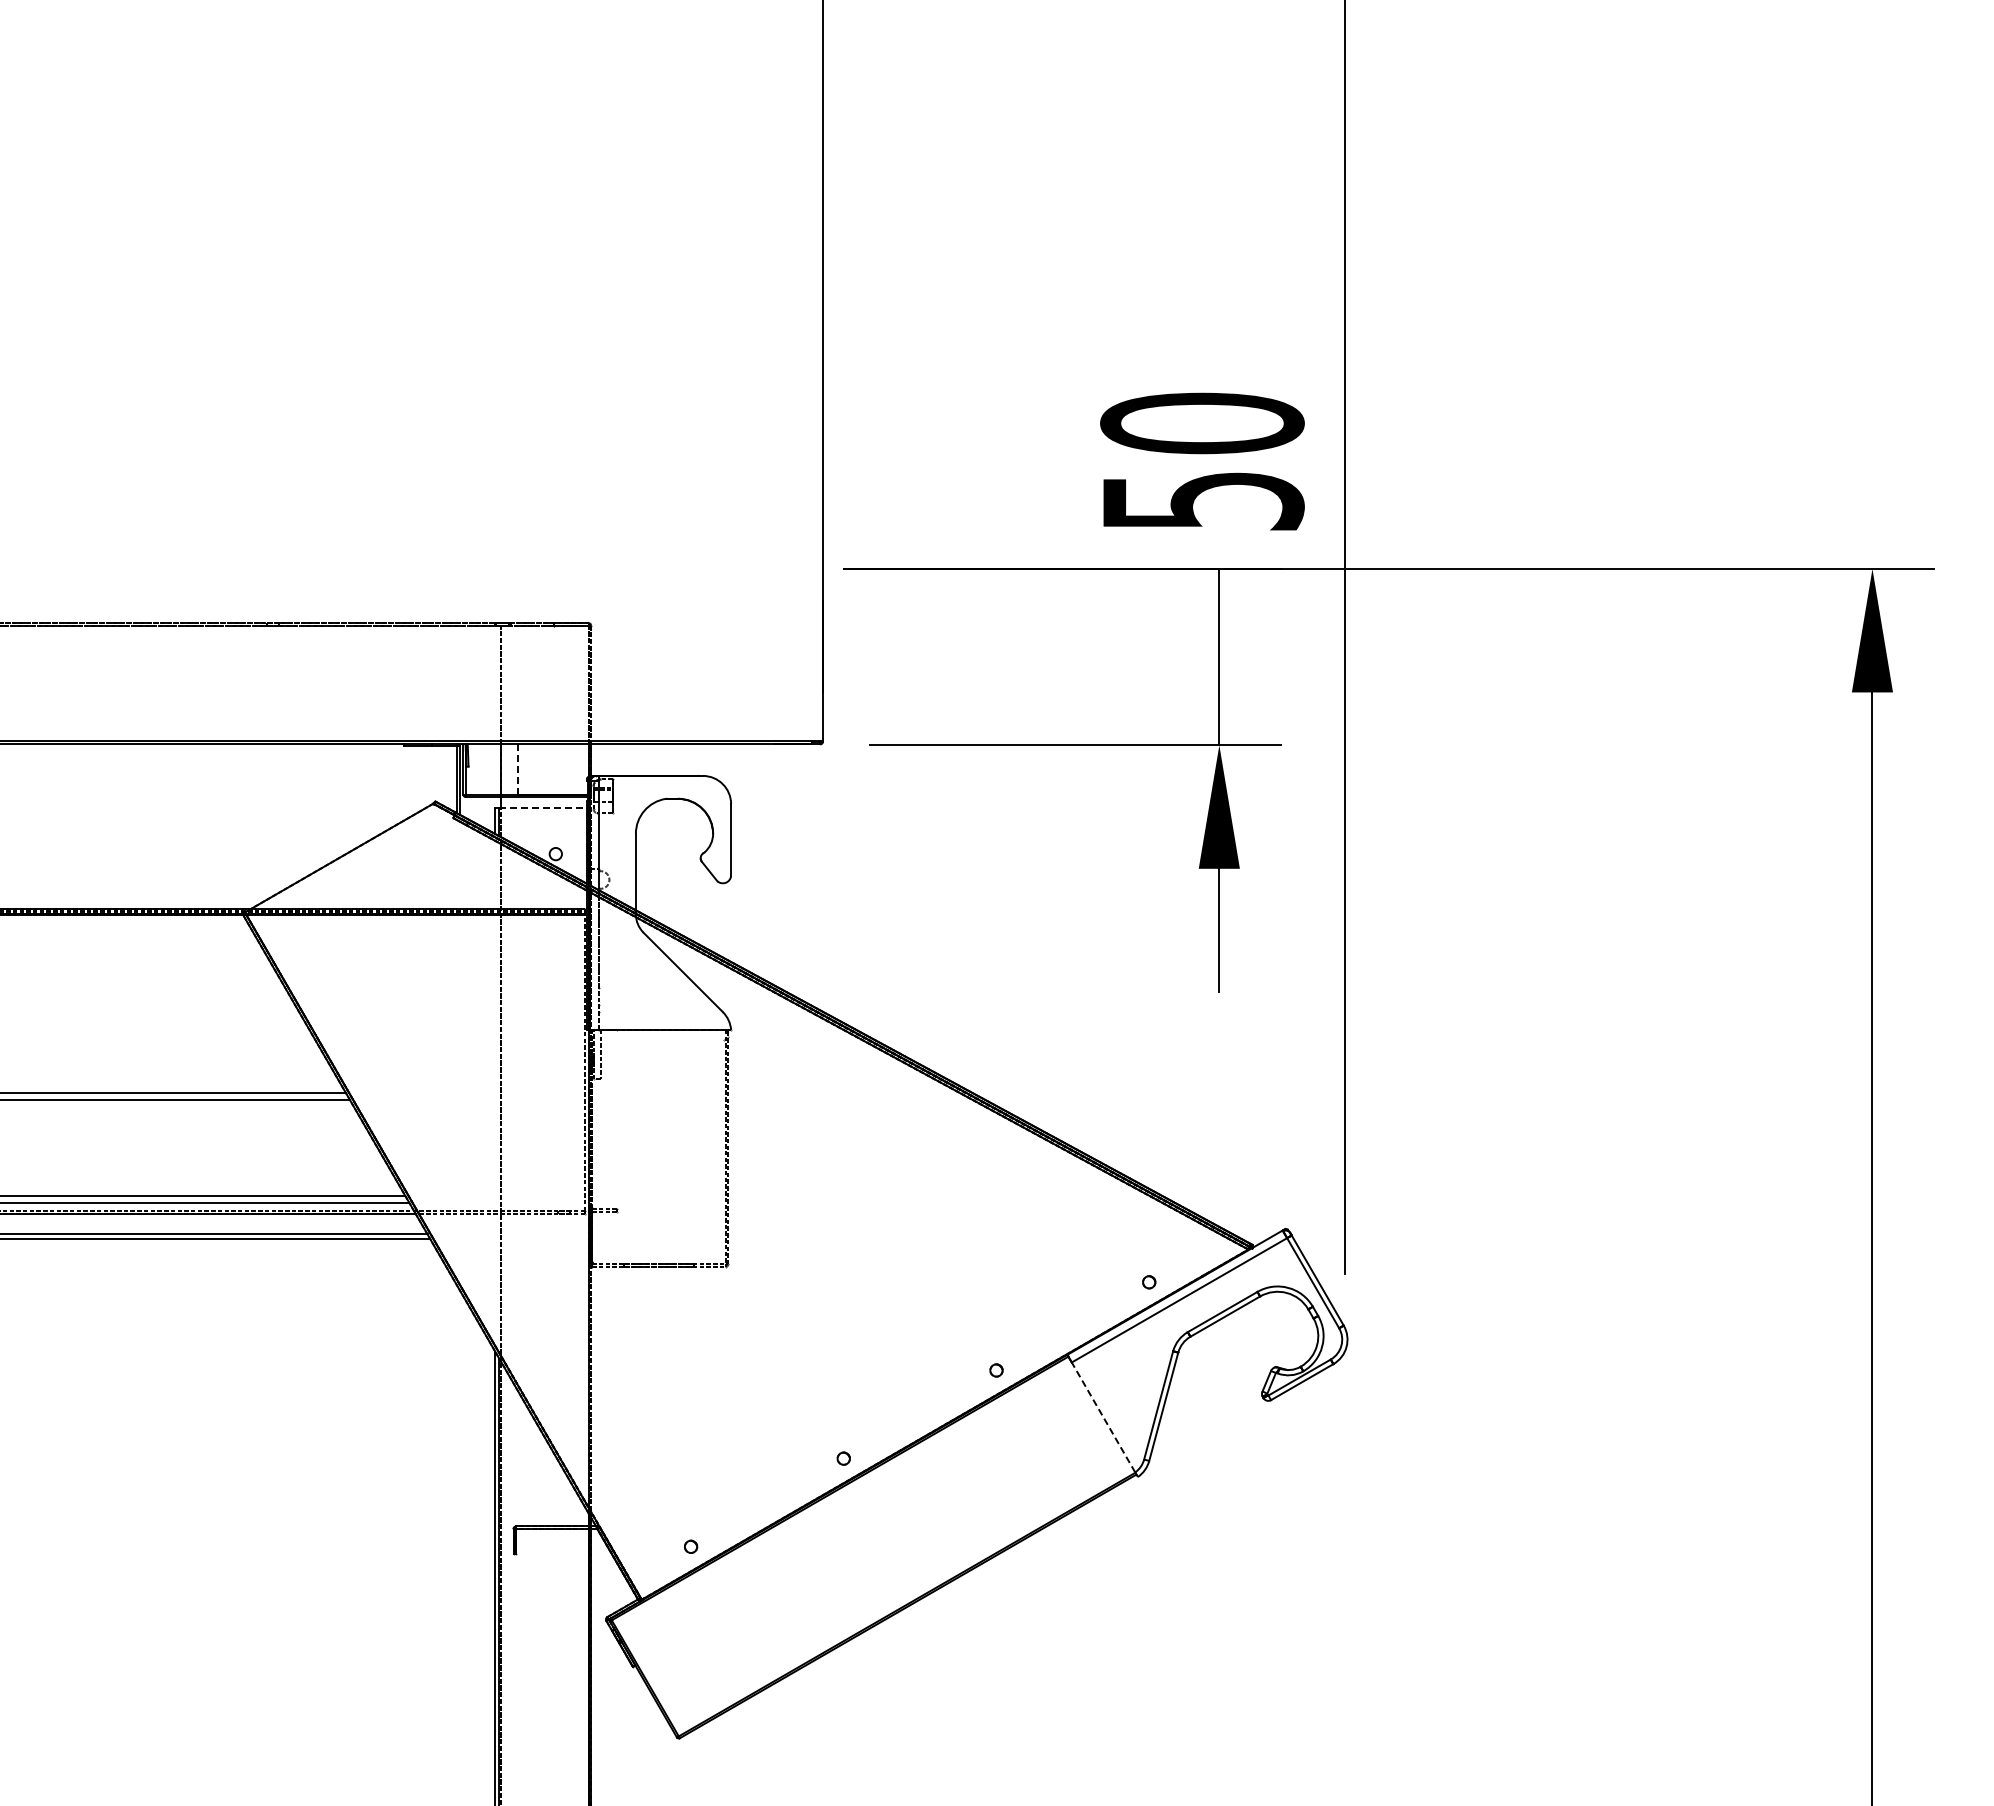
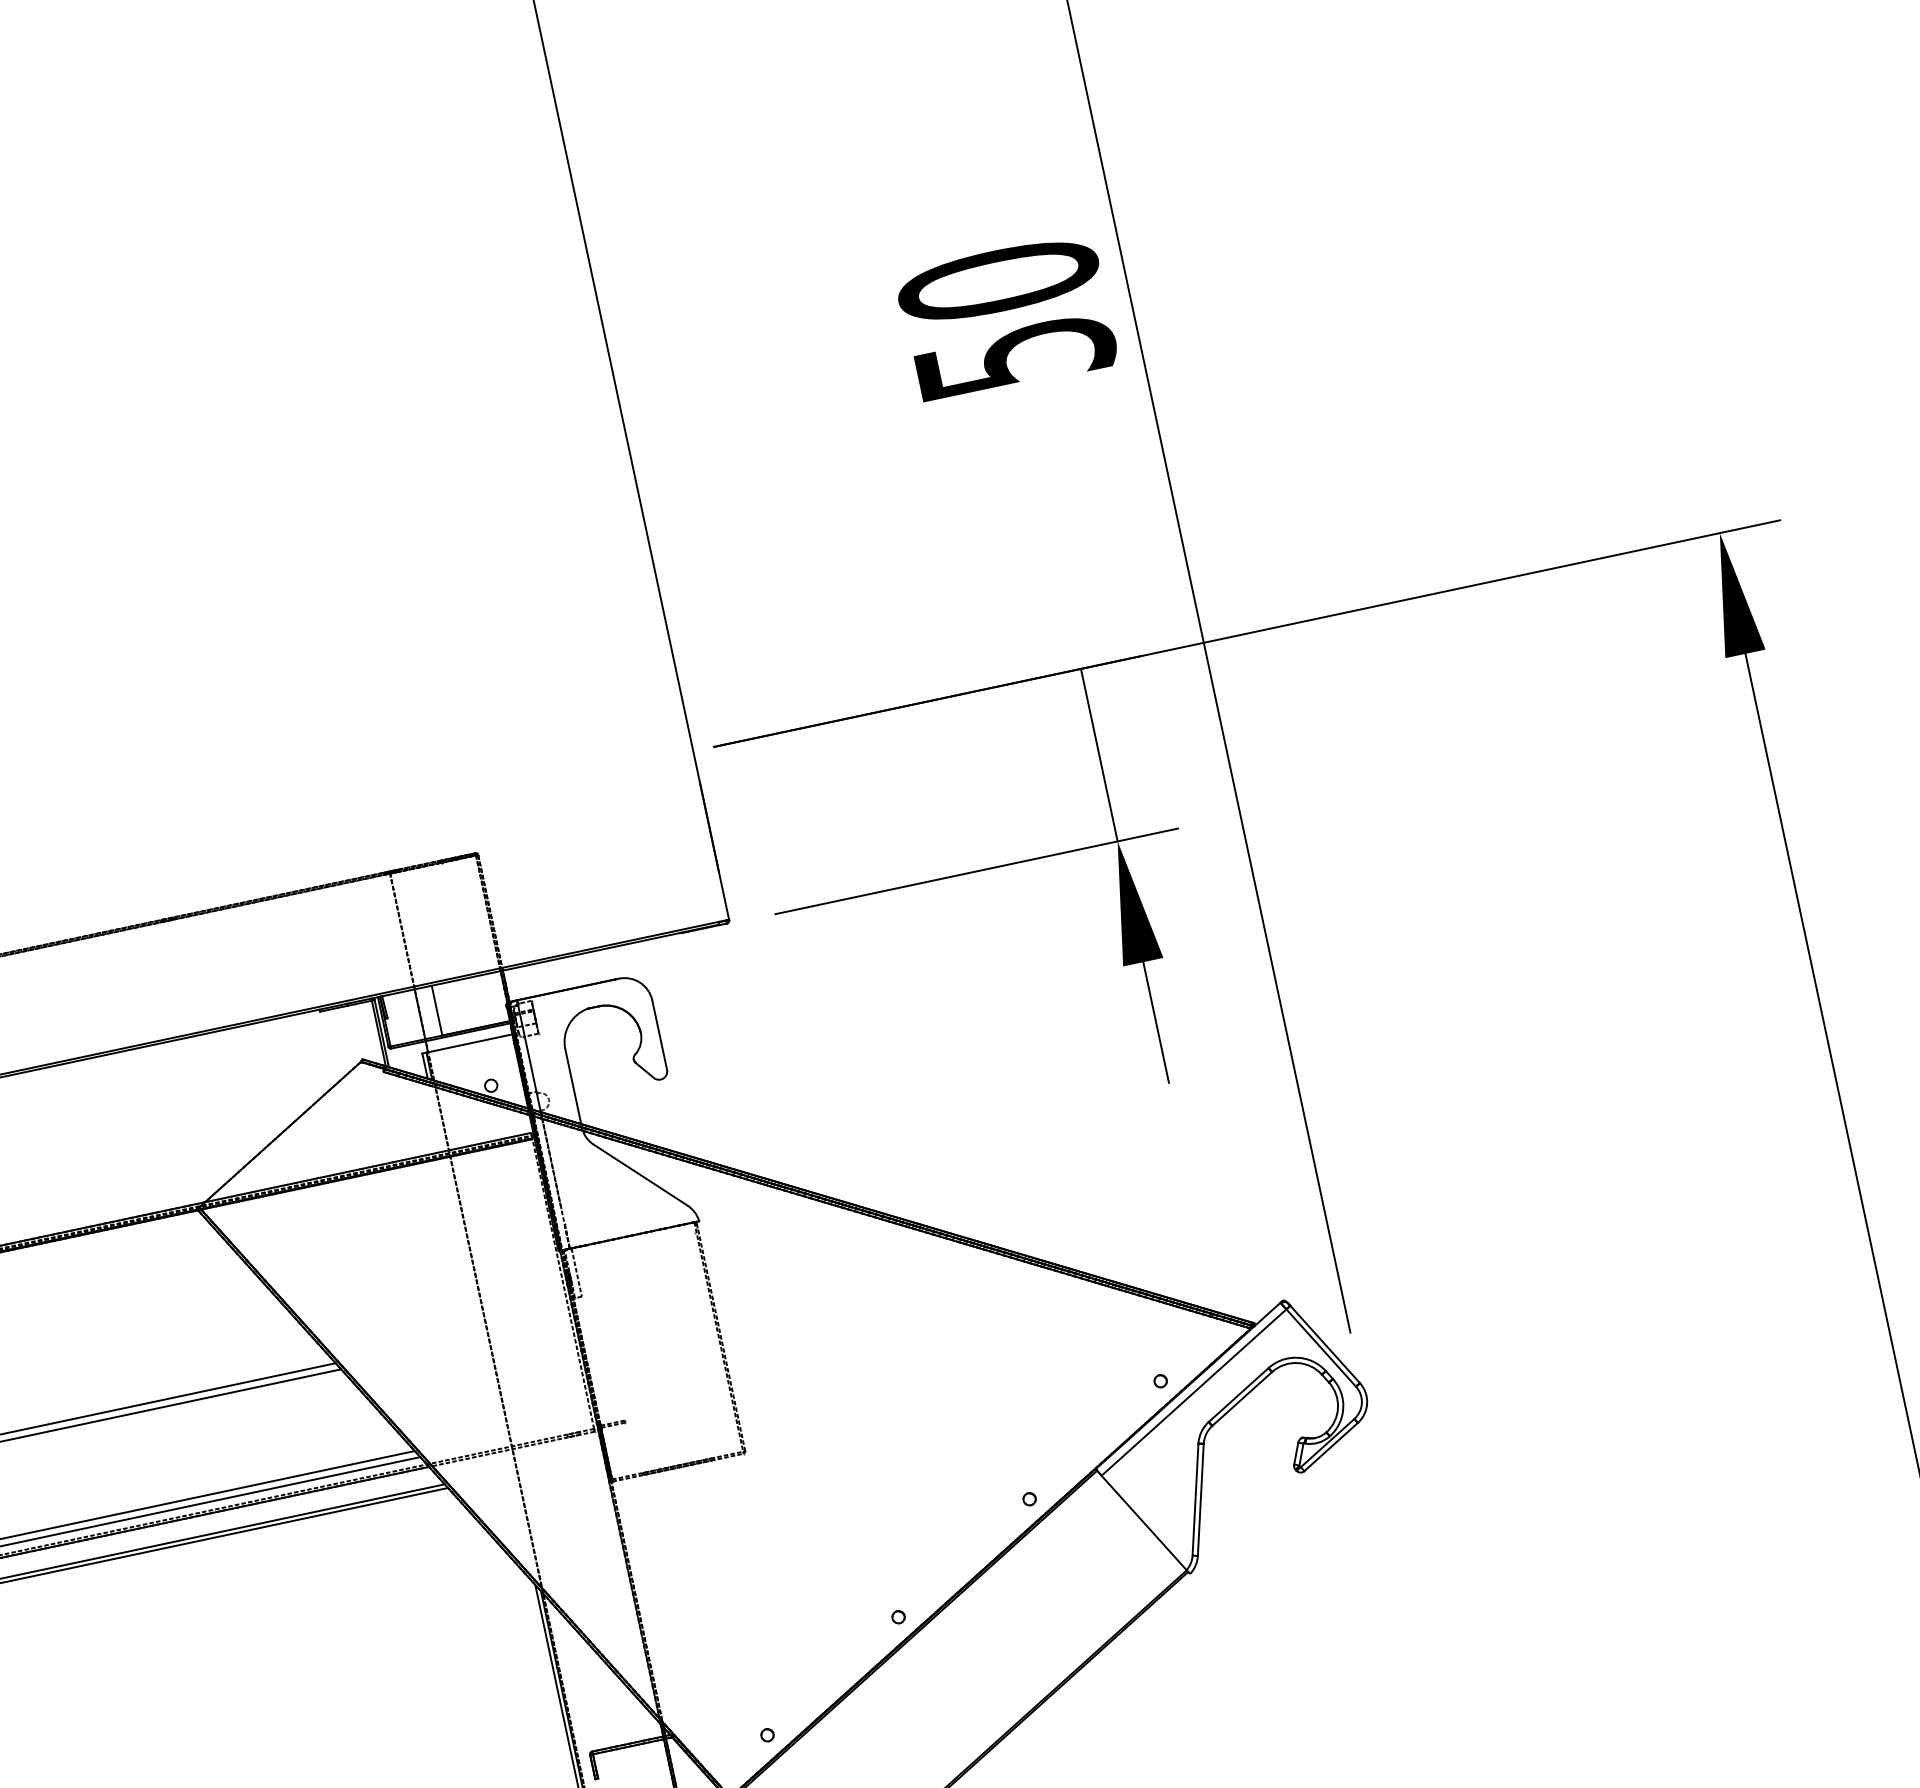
text: (1202, 461) -> (1006, 318), moved
line: (518, 769) -> (437, 1010), dashed -> solid
line: (544, 808) -> (470, 1043), dashed -> solid
line: (1103, 1417) -> (1144, 1522), dashed -> solid

